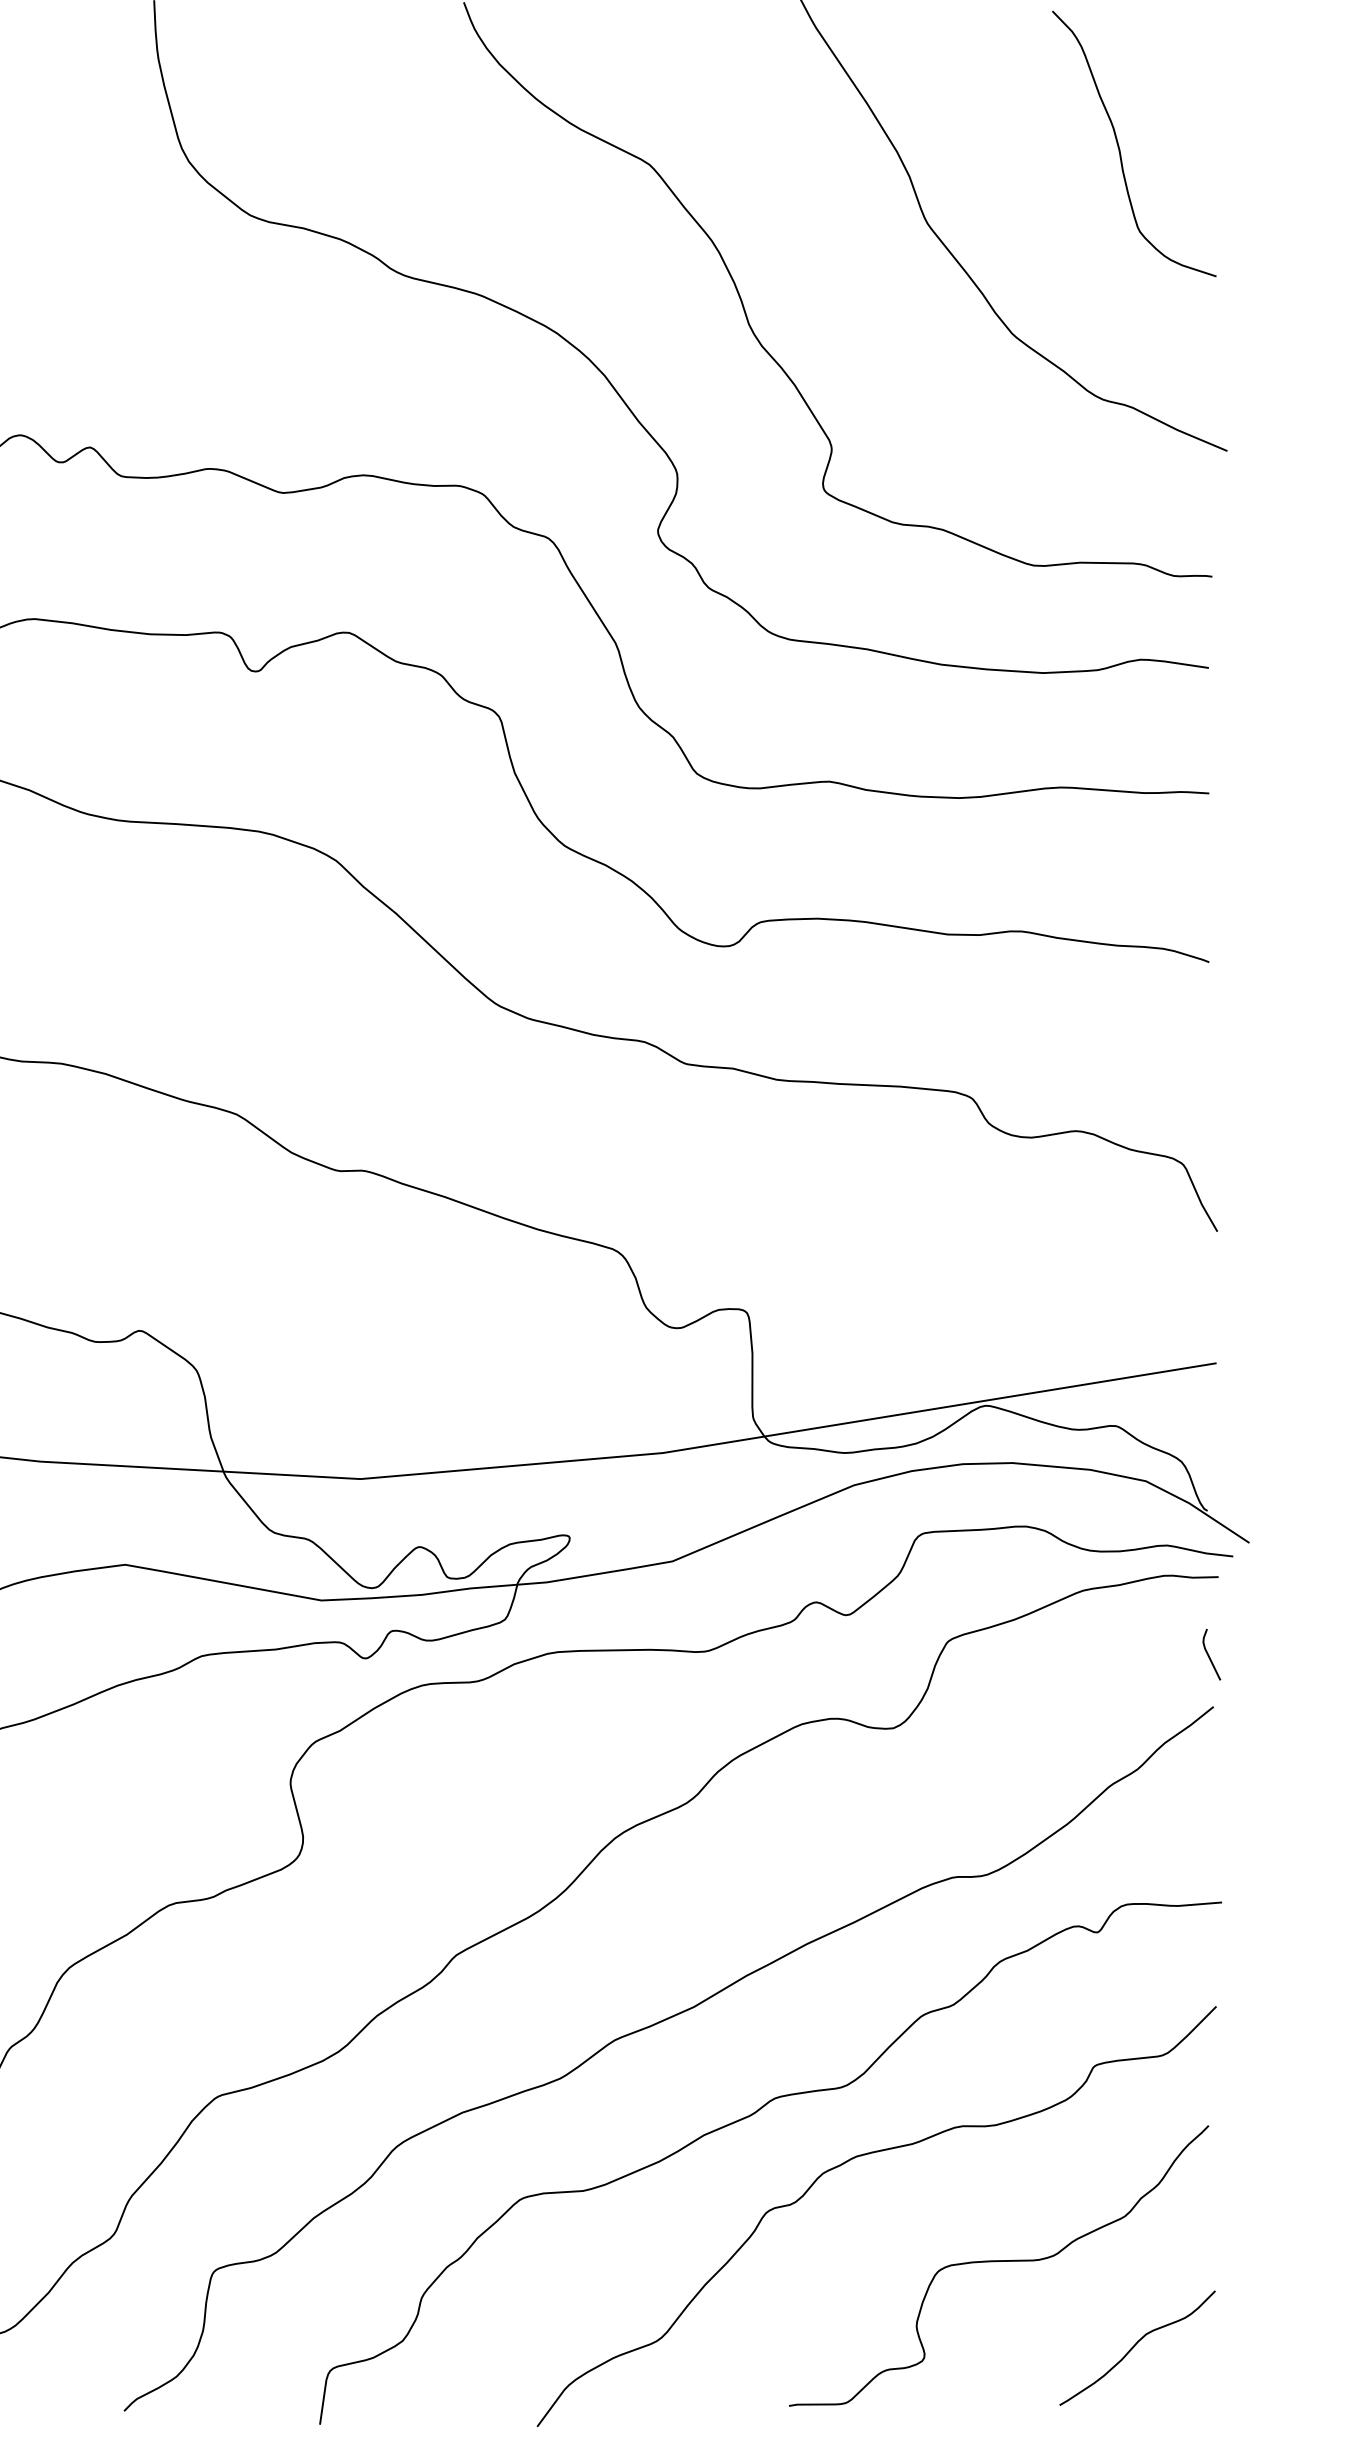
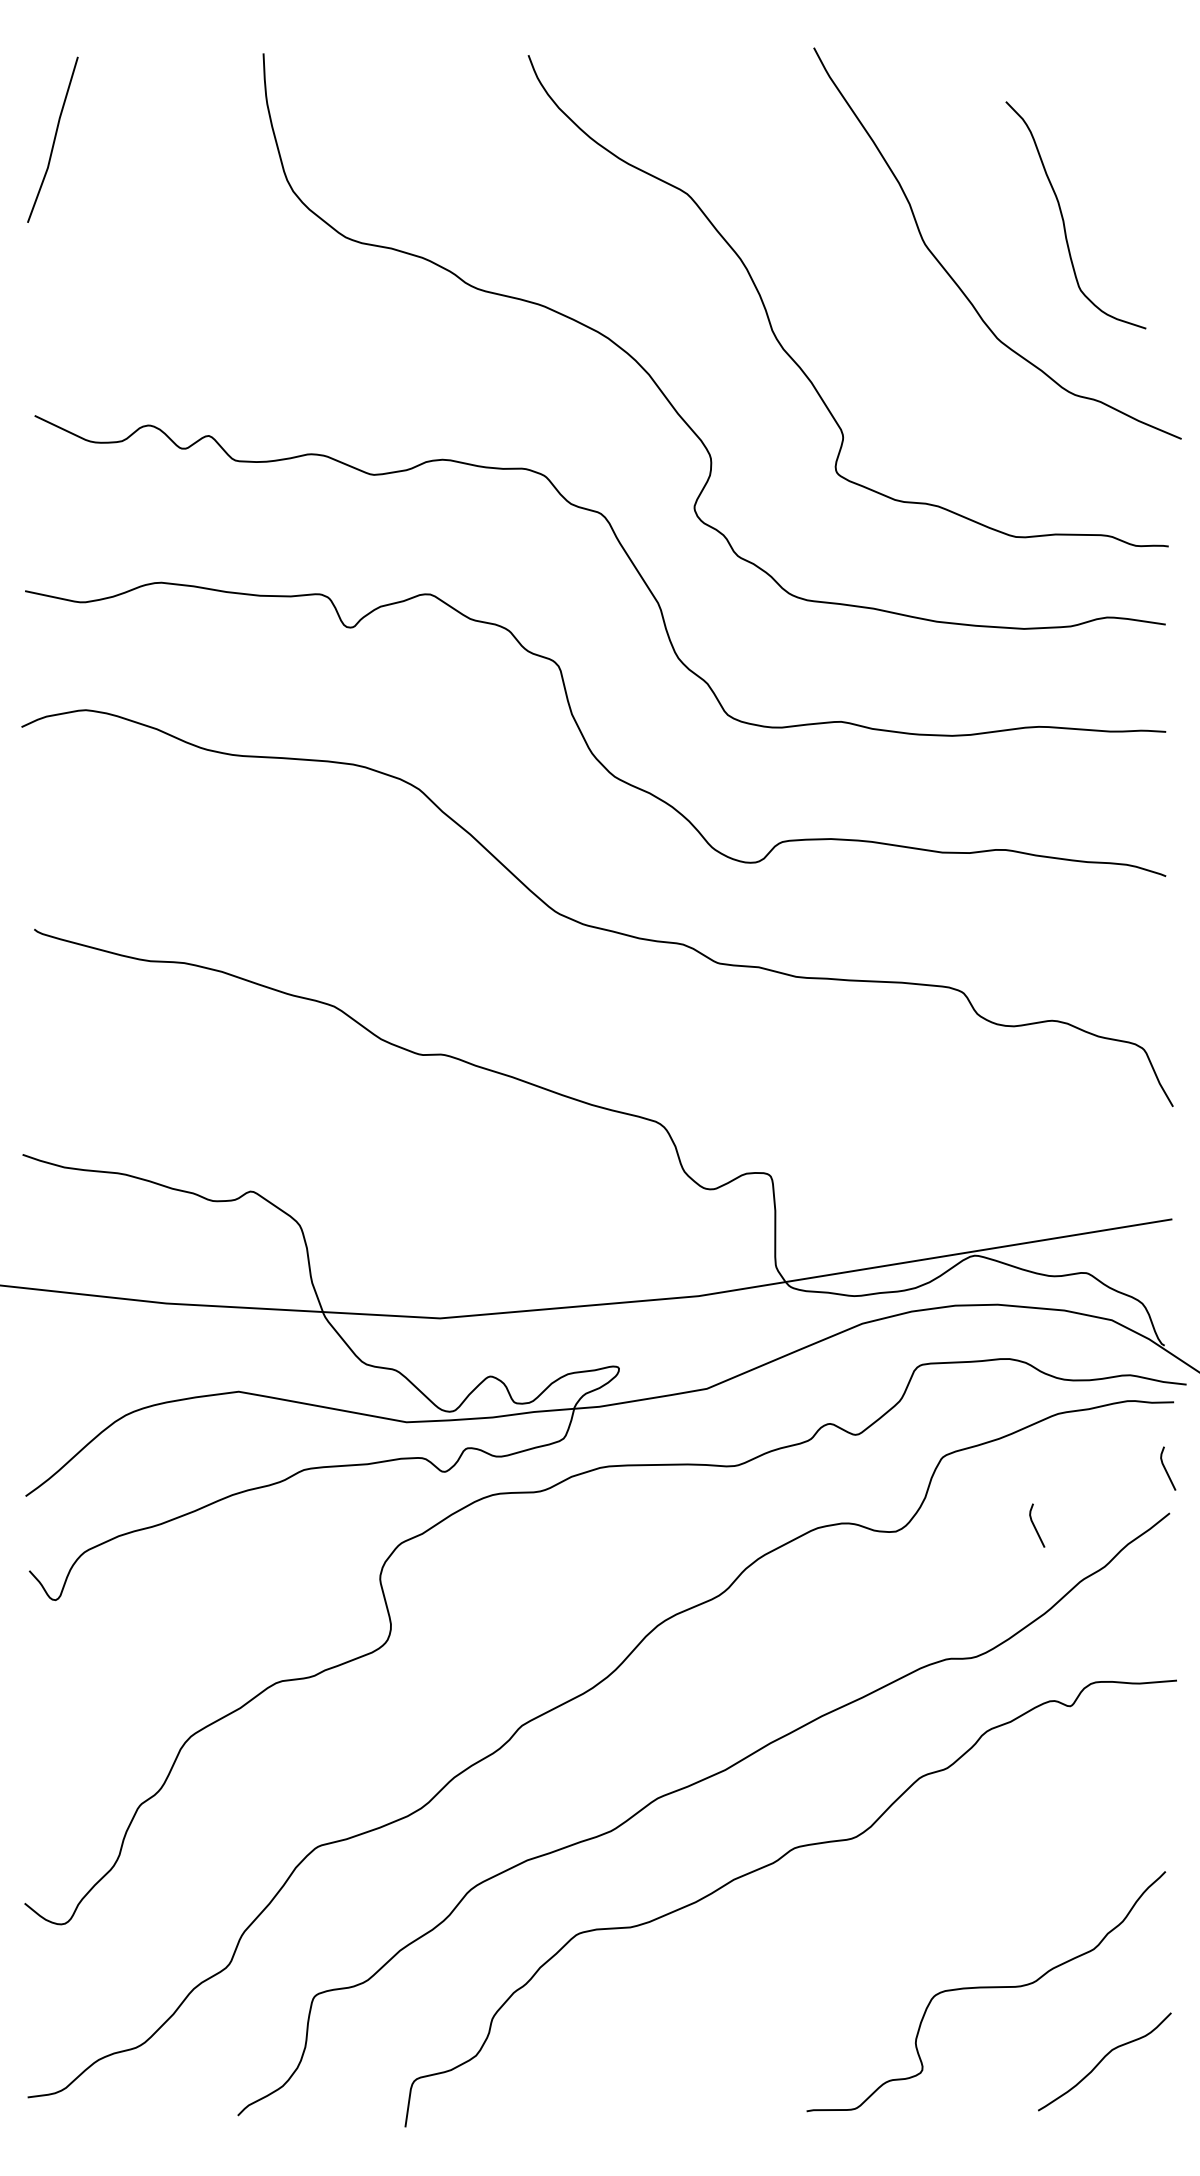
curve: (1119, 145) -> (1063, 216), moved
line: (1056, 1722) -> (1035, 1526), added
curve: (847, 2163) -> (856, 1903), removed

